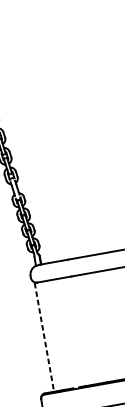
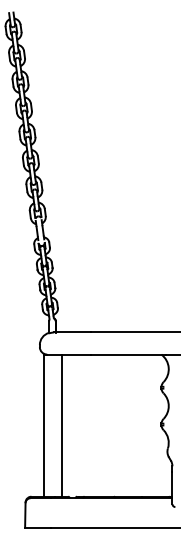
line: (58, 334) -> (61, 425), added
line: (44, 338) -> (43, 426), dashed -> solid

